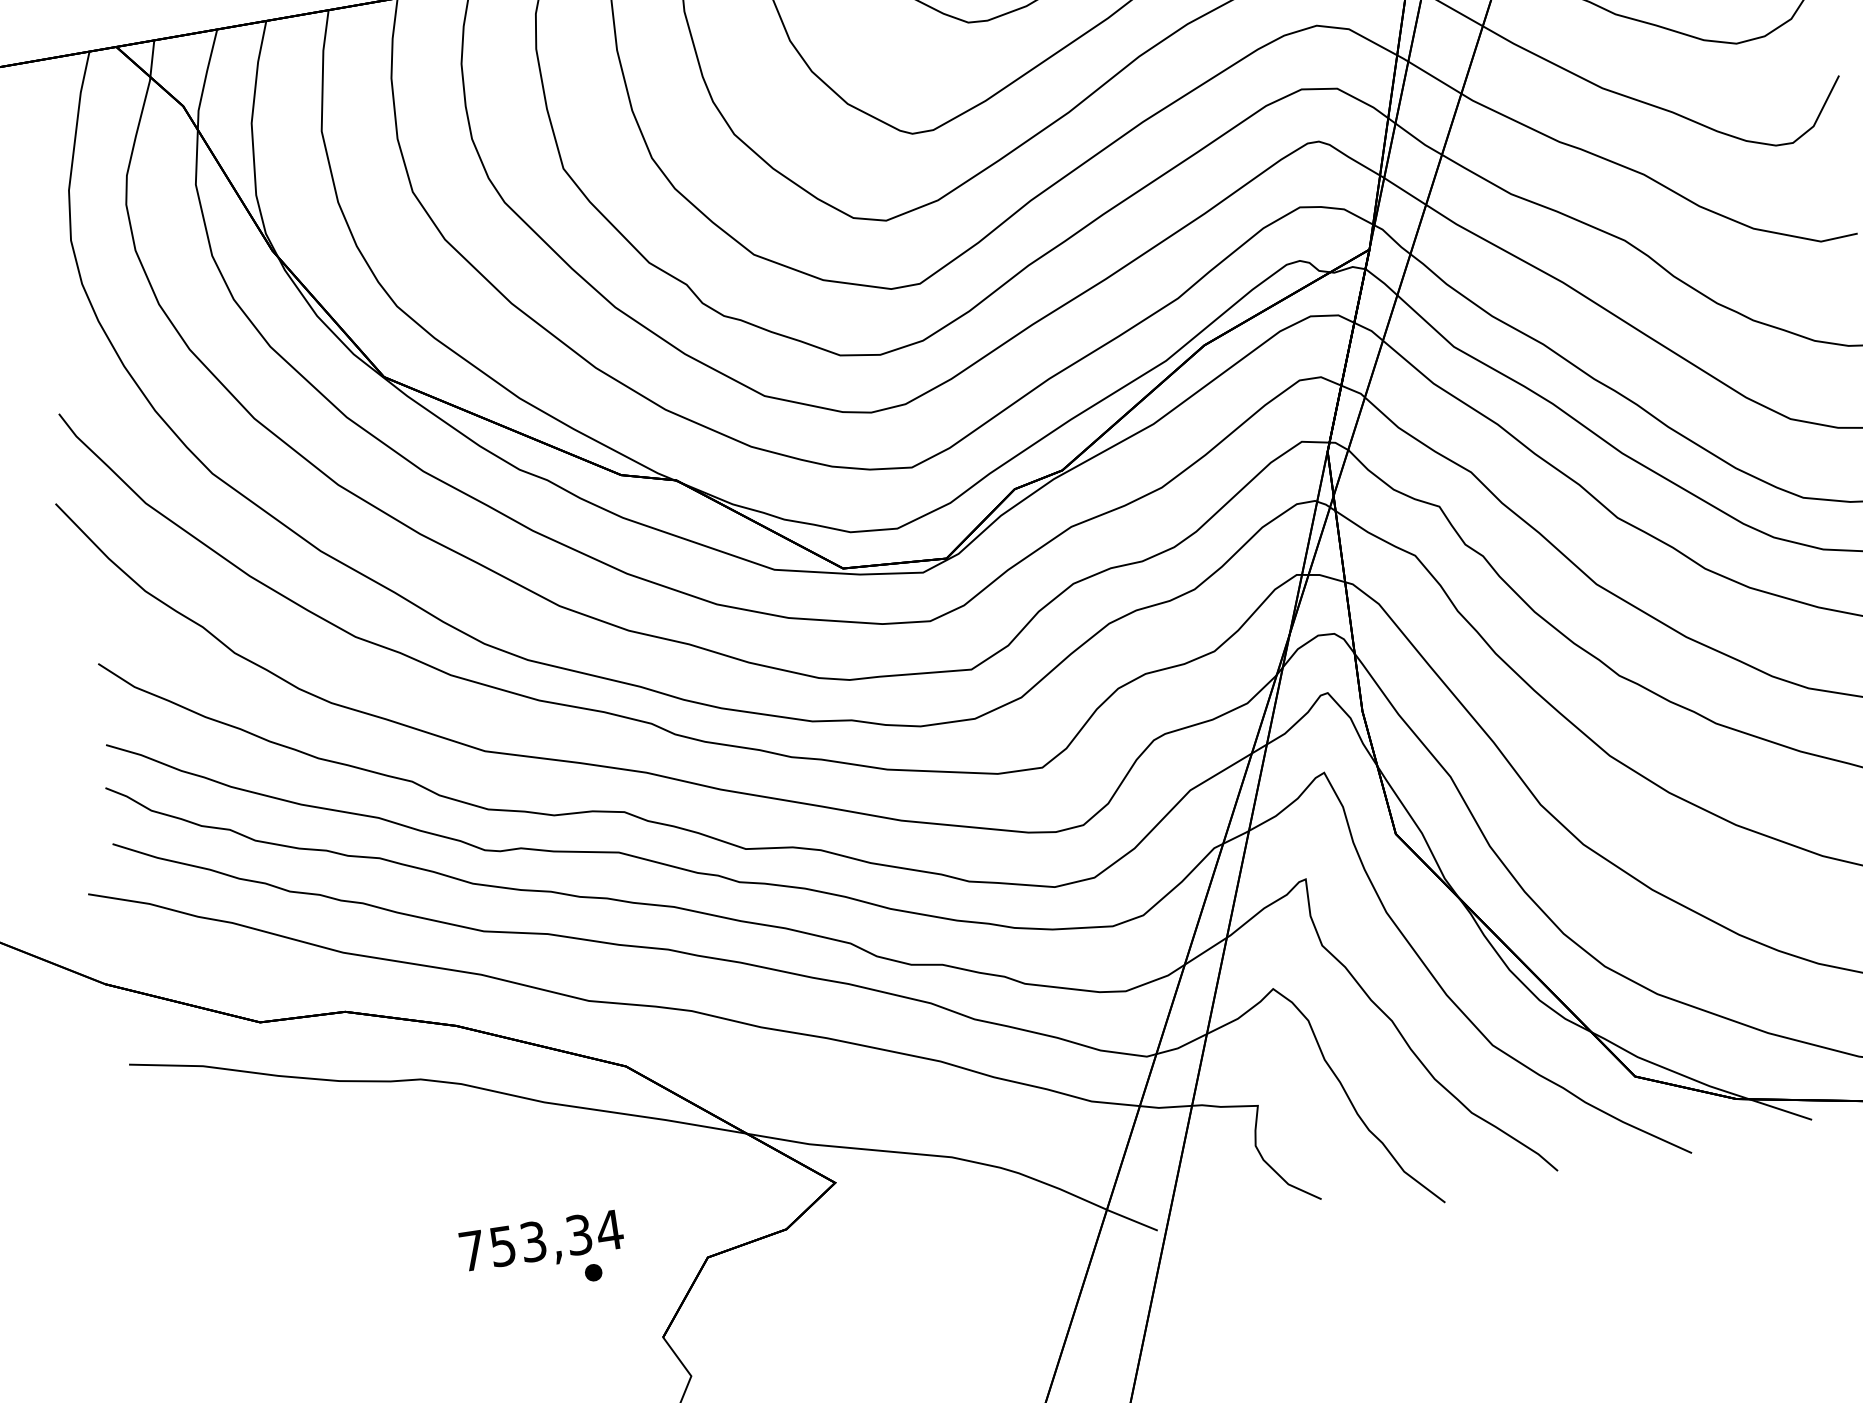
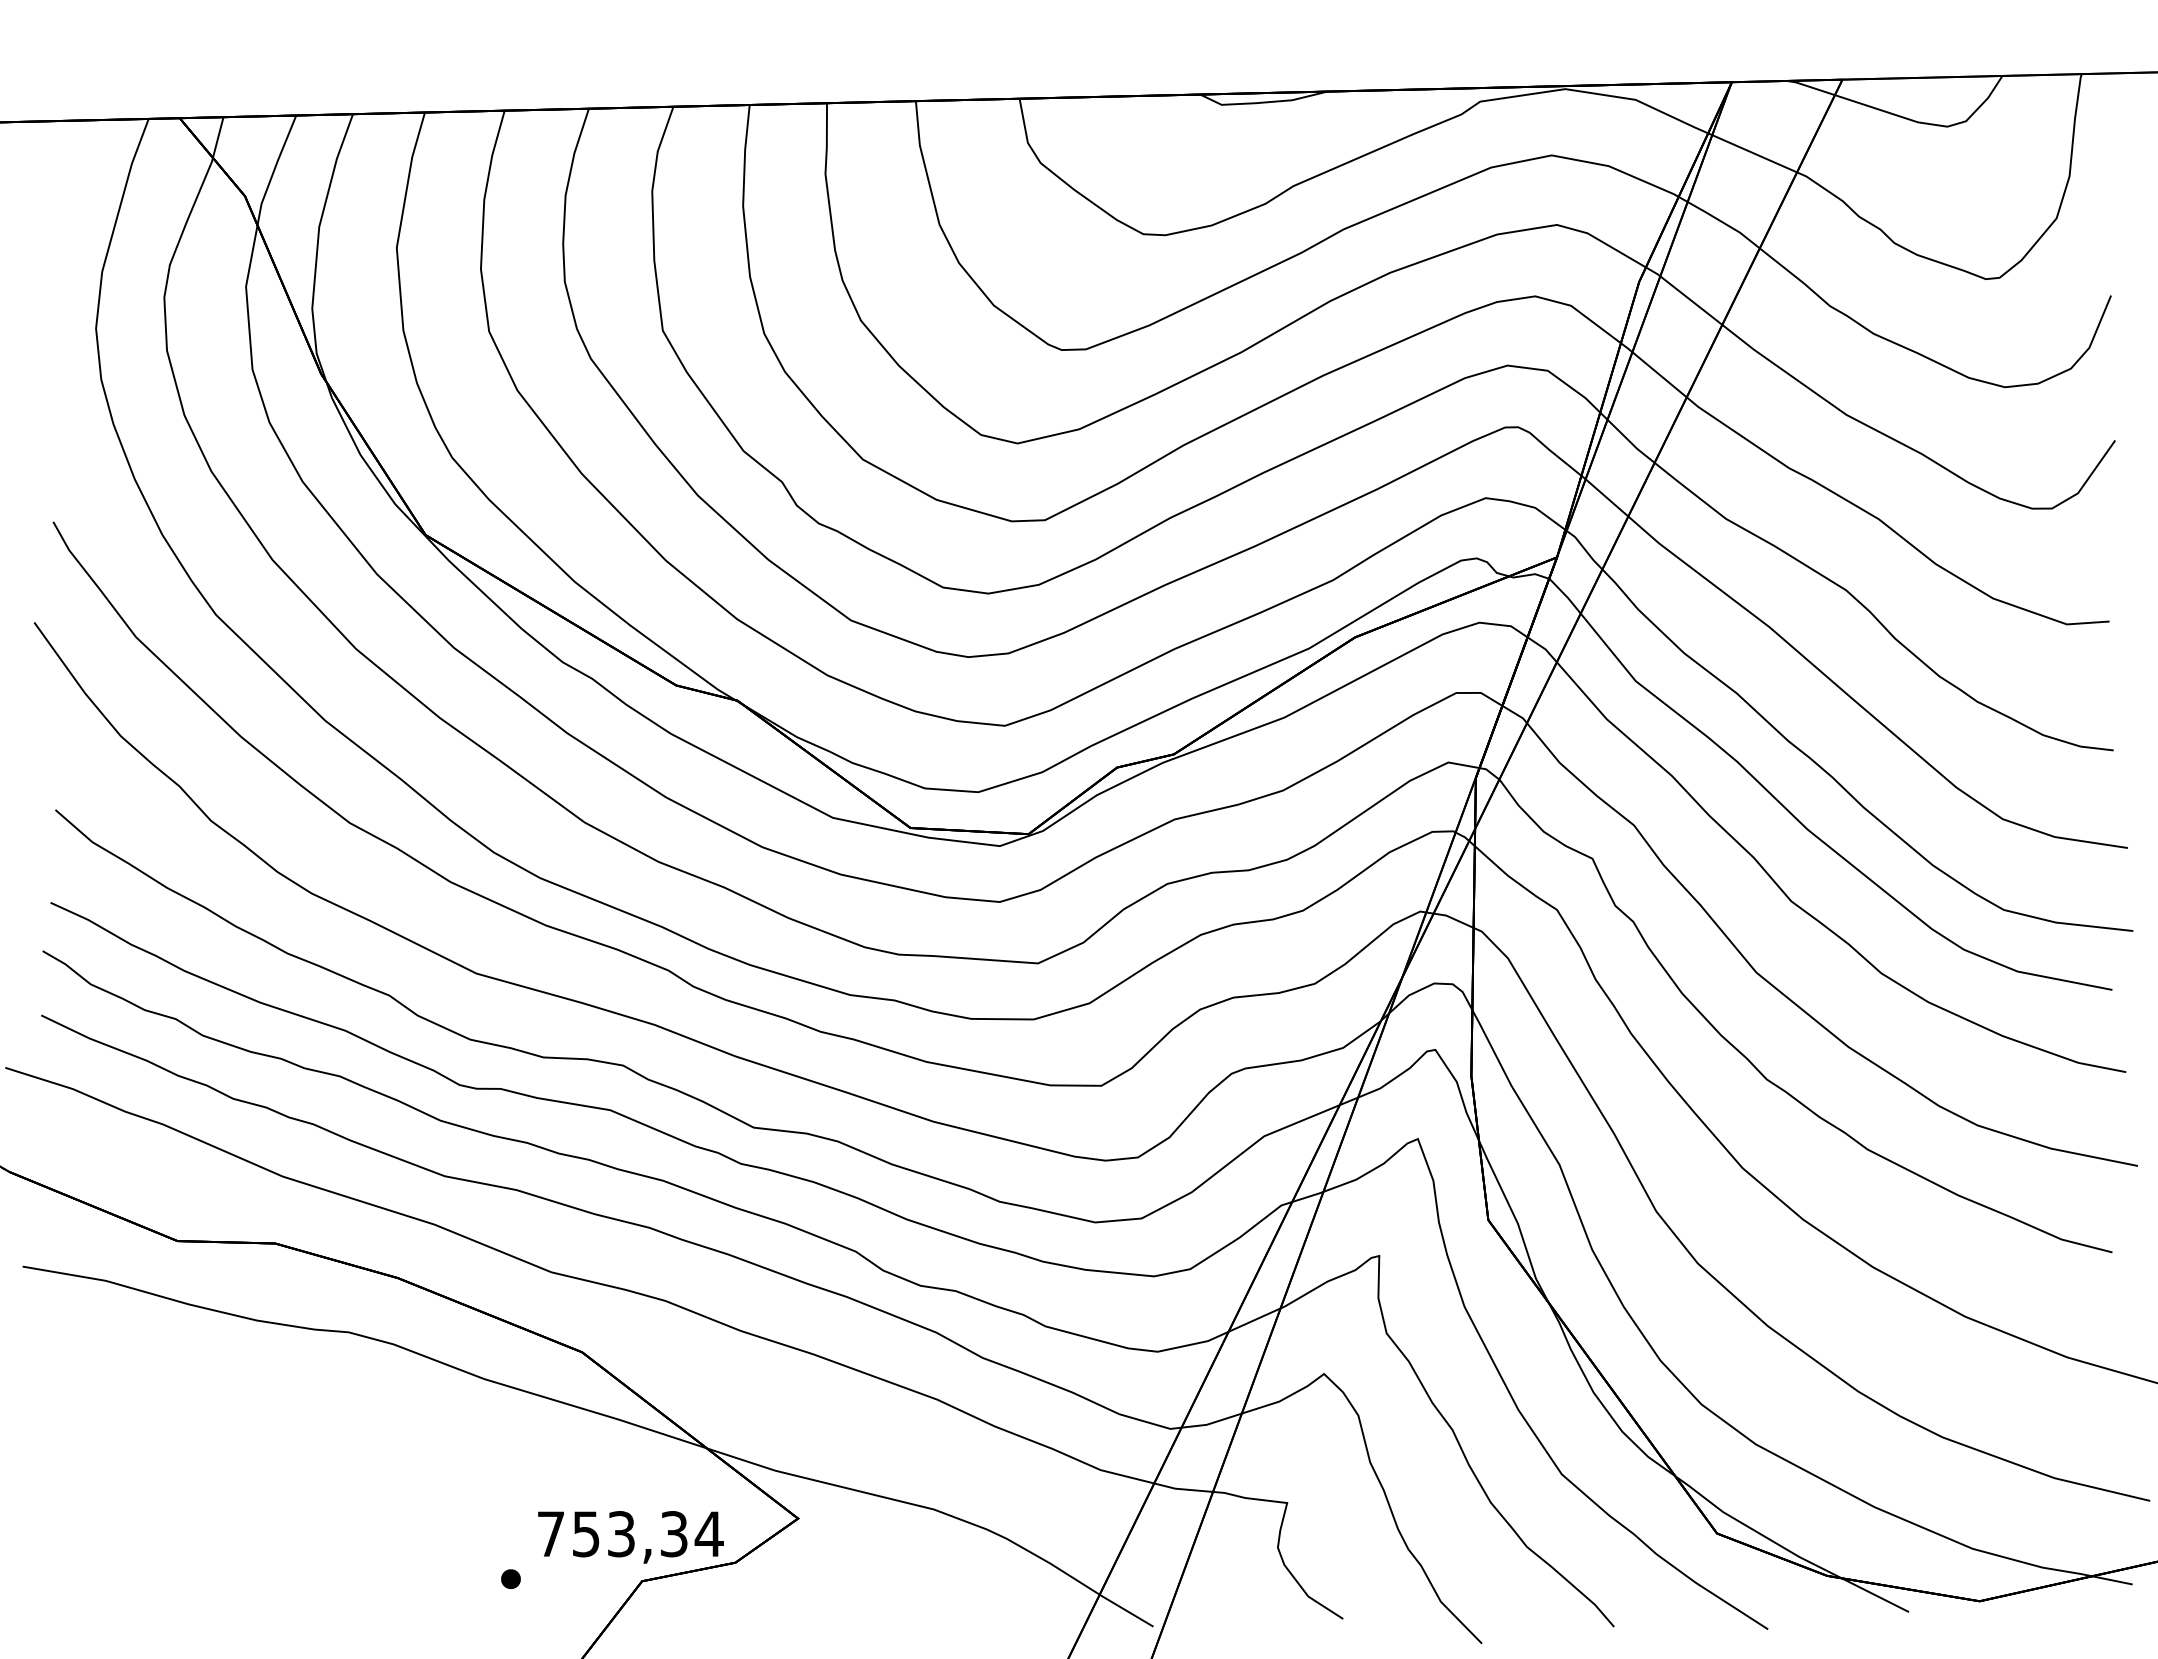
text: (541, 1243) -> (630, 1537), moved

